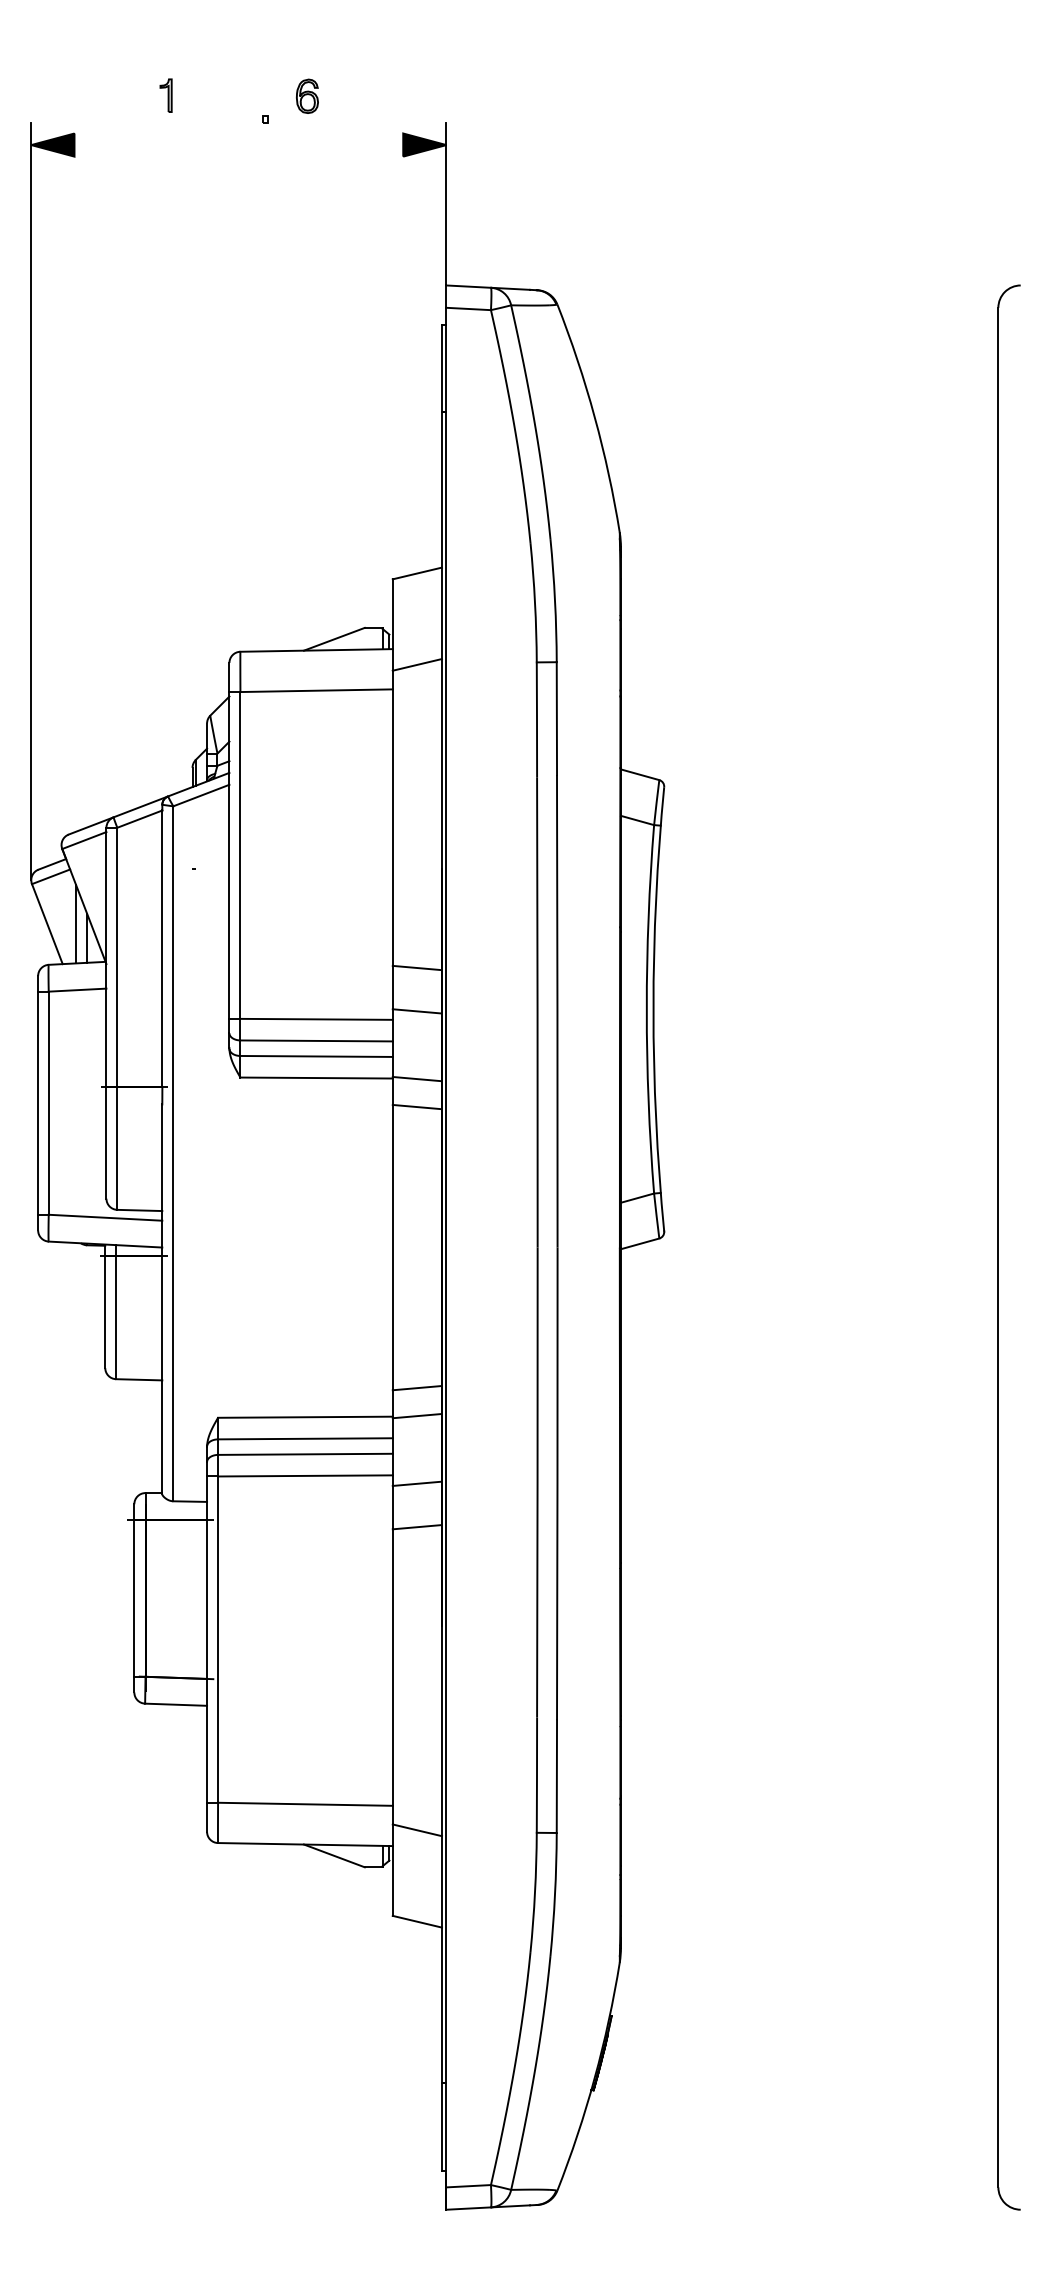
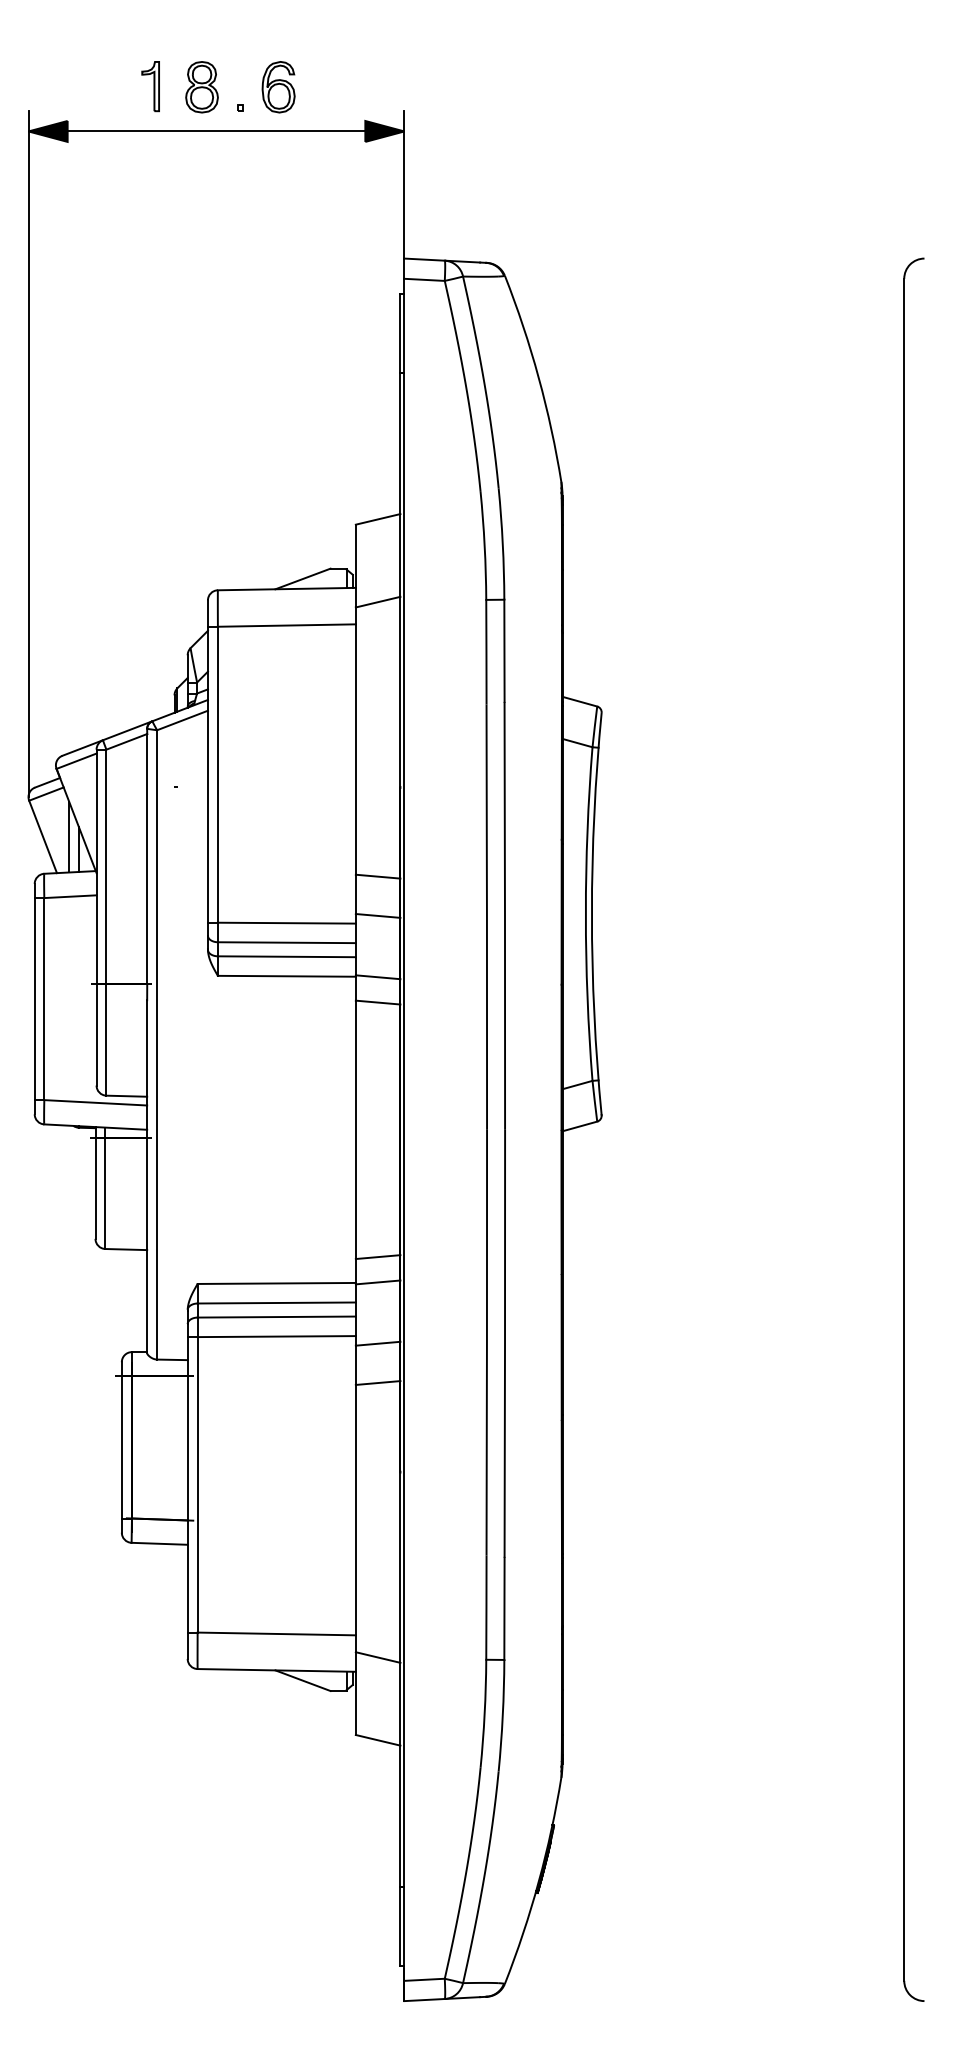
part: (165, 95) -> (150, 86), size x1.67
part: (222, 96) -> (201, 87), added
part: (307, 96) -> (278, 87), size x1.67
line: (238, 145) -> (216, 131), added

